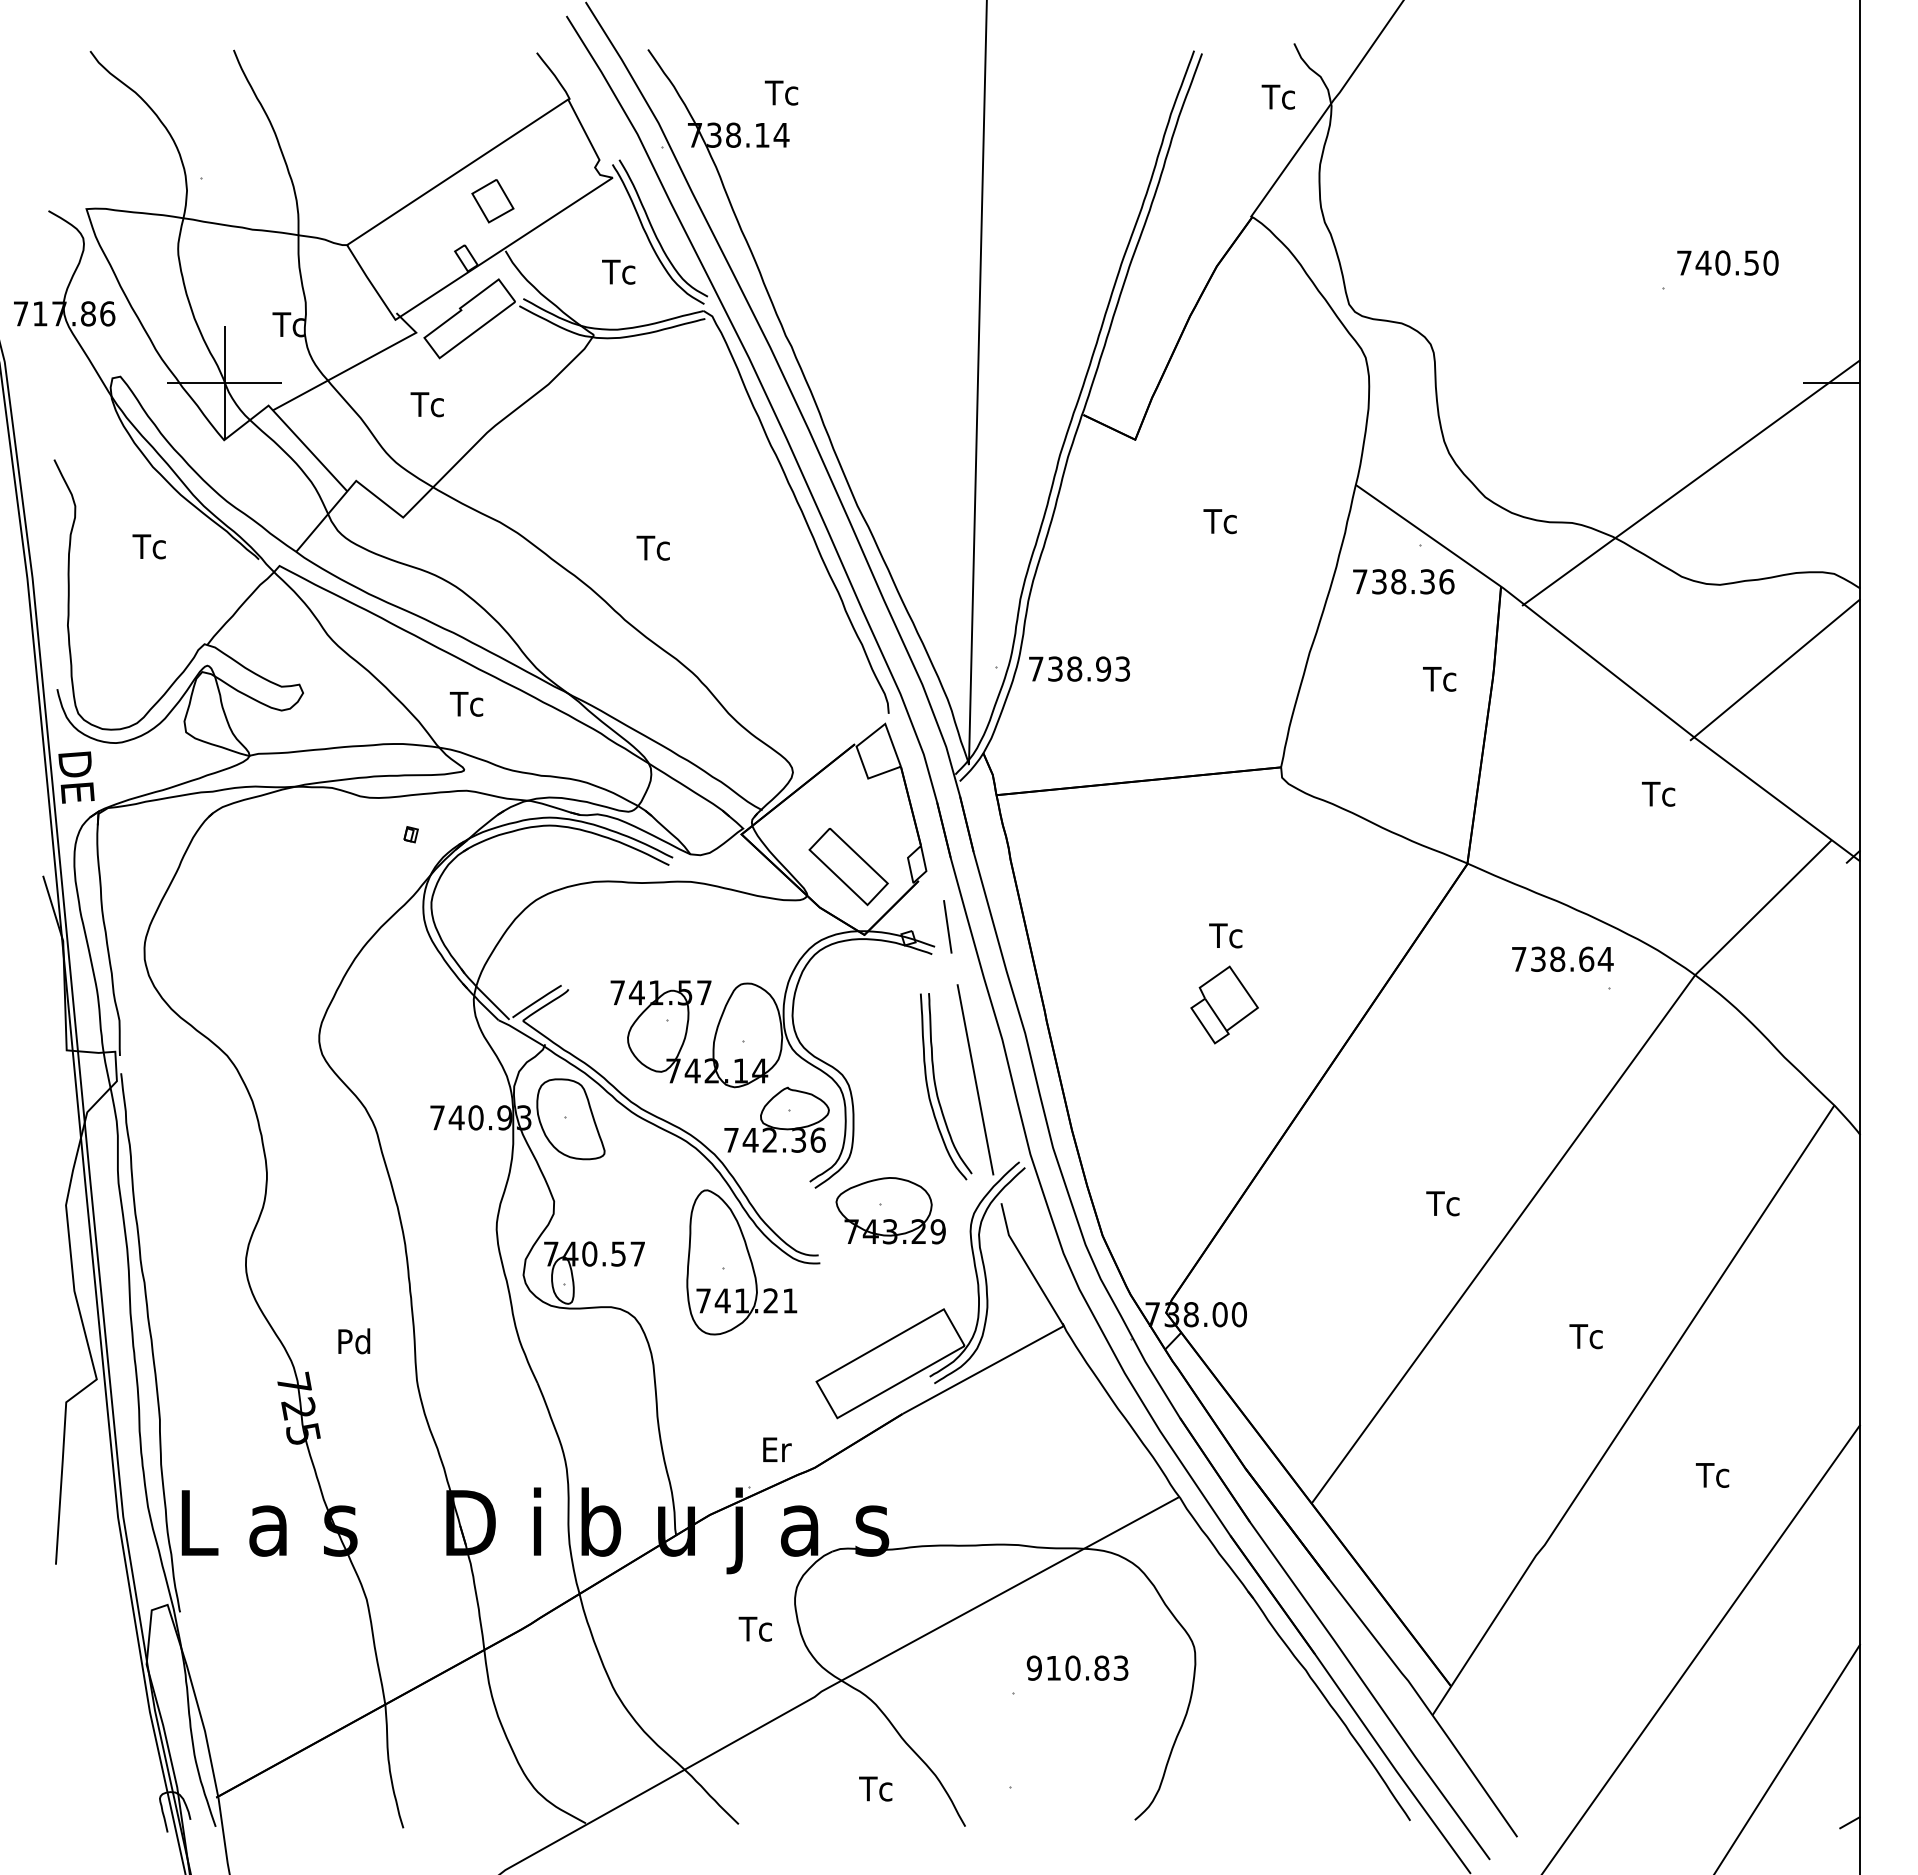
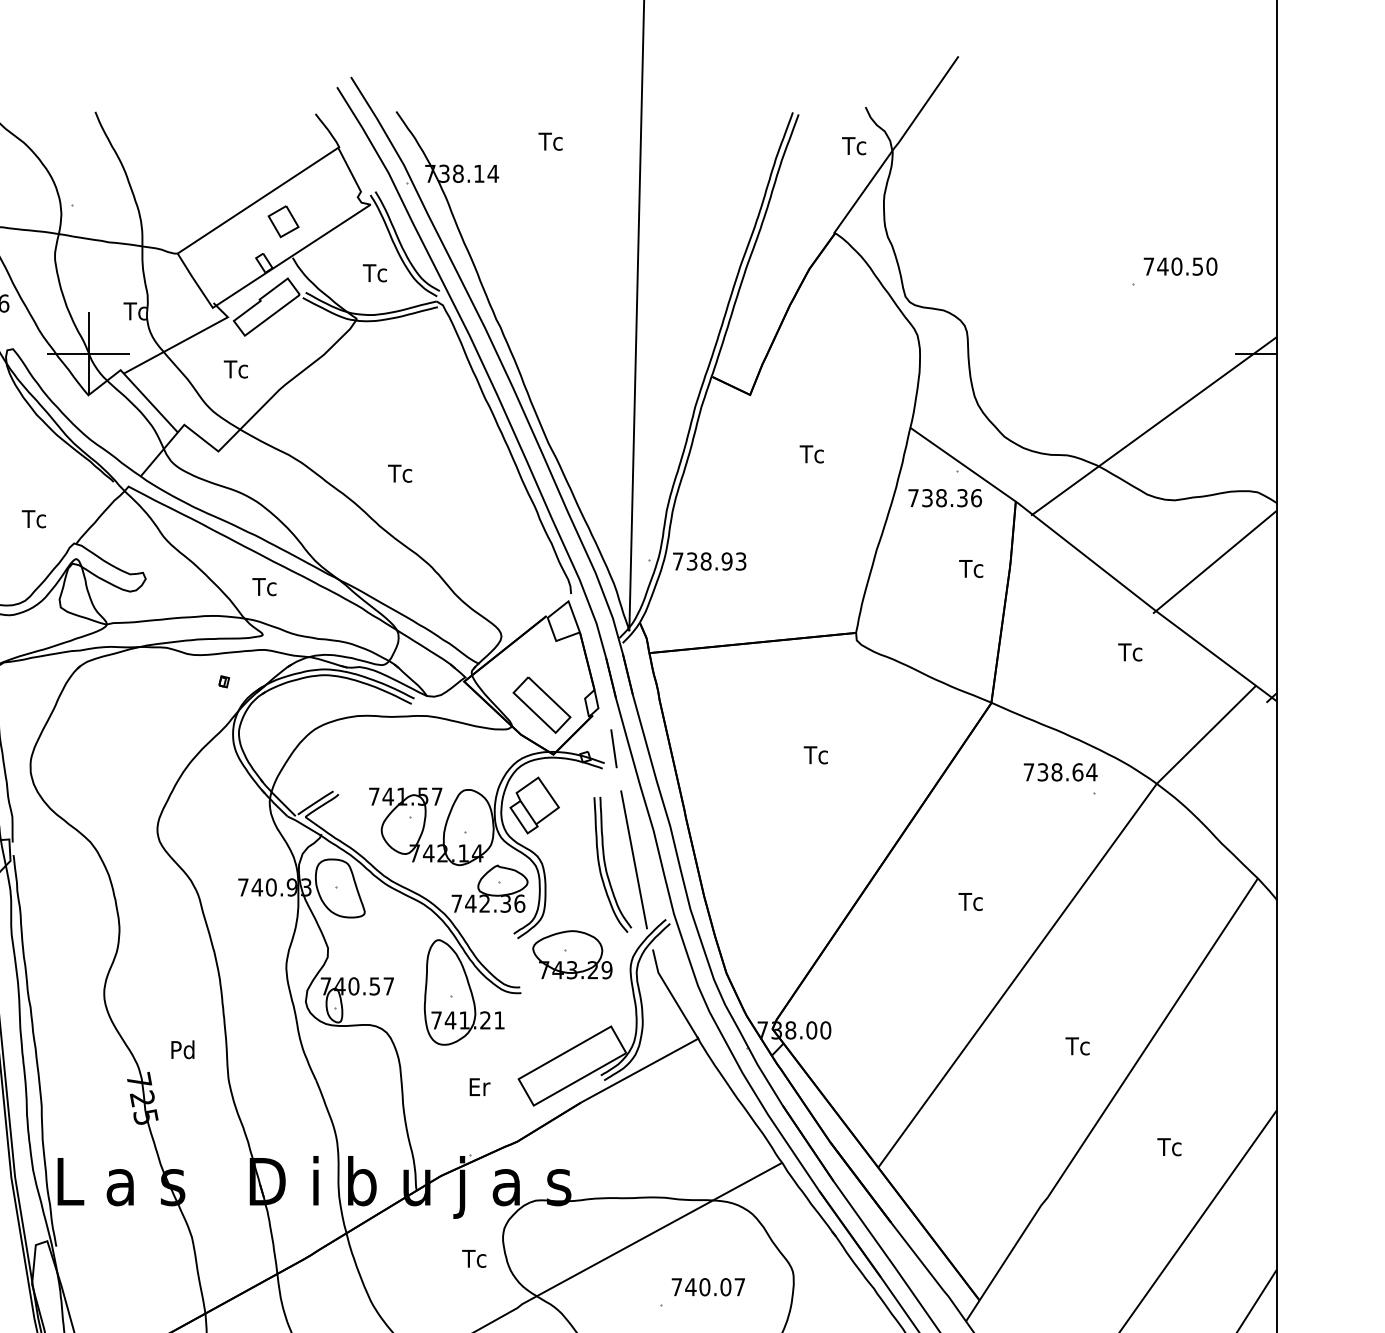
text: (781, 92) -> (550, 141), moved
text: (148, 546) -> (33, 518), moved
part: (1224, 1004) -> (534, 805), moved
text: (1442, 1203) -> (970, 901), moved
text: (777, 1449) -> (480, 1086), moved
text: (1077, 1667) -> (708, 1286), 910.83 -> 740.07

